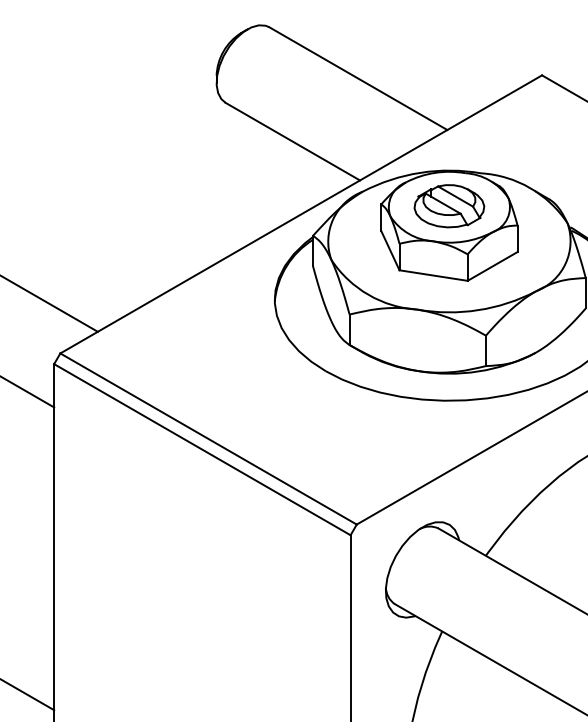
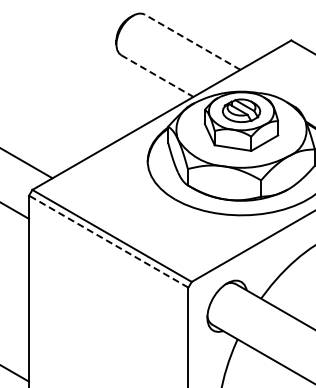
line: (358, 77) -> (192, 41), solid -> dashed
line: (293, 142) -> (157, 76), solid -> dashed
line: (201, 449) -> (108, 241), solid -> dashed

